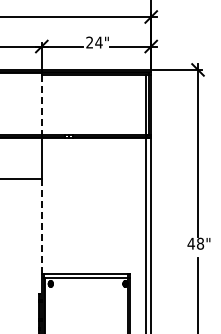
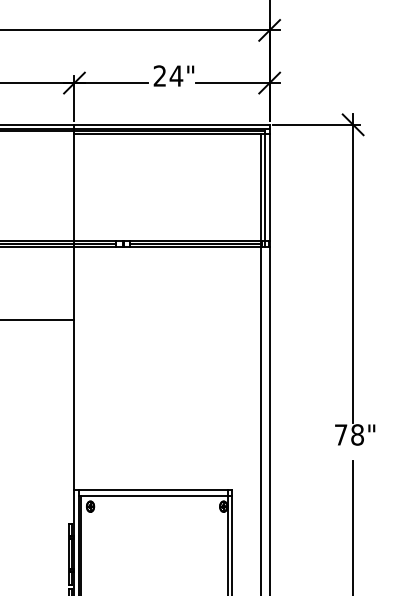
line: (41, 104) -> (73, 186), dashed -> solid
line: (41, 226) -> (73, 404), dashed -> solid
text: (191, 243) -> (341, 434), 48" -> 78"

